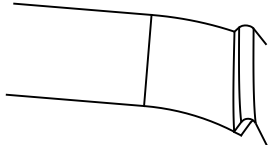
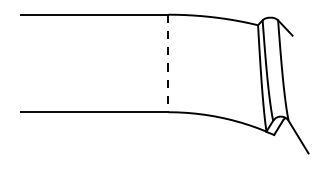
line: (147, 60) -> (168, 63), solid -> dashed

